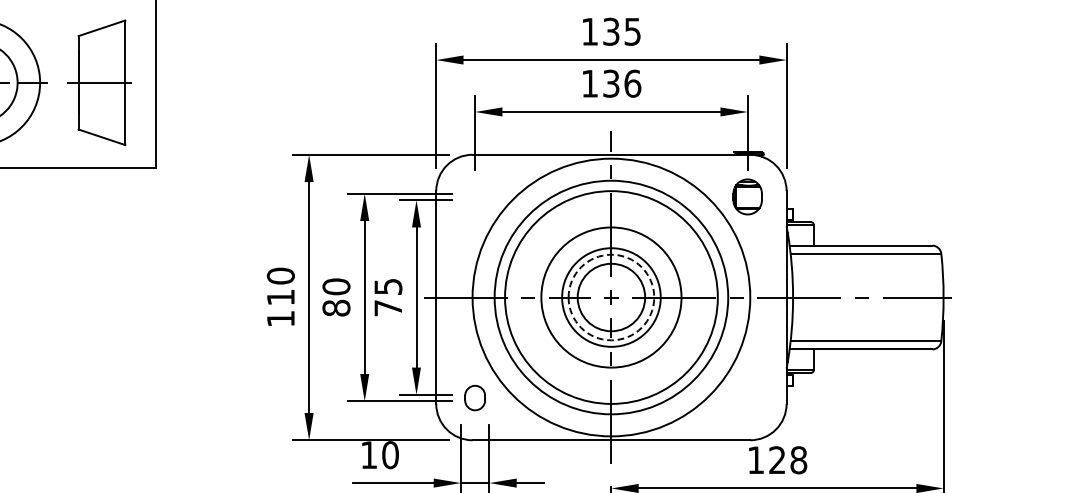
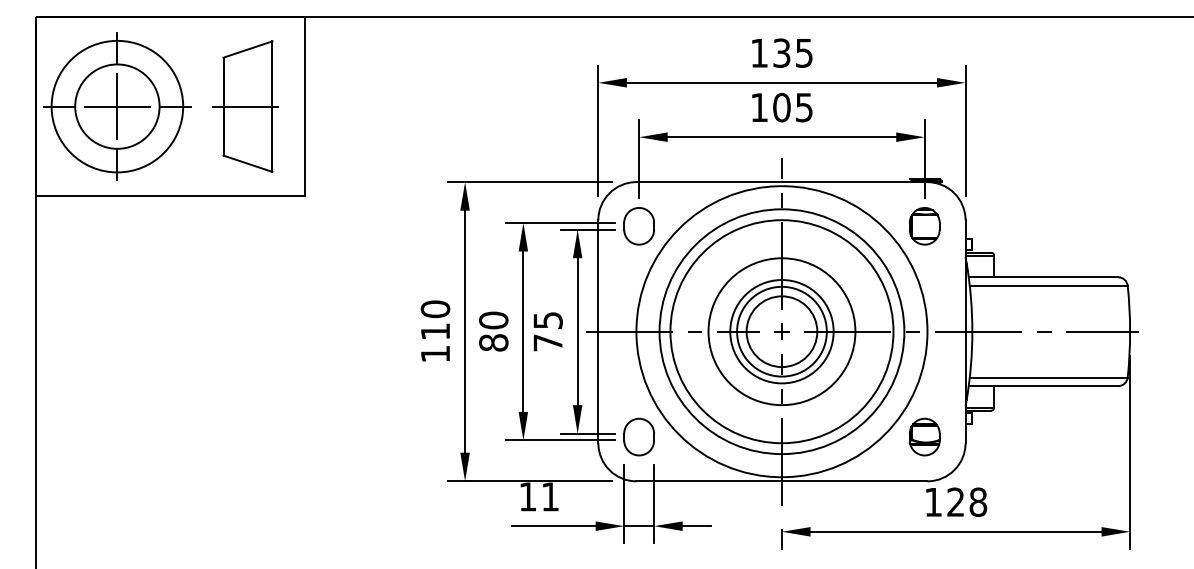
text: (622, 83) -> (793, 107), 136 -> 105
part: (474, 197) -> (638, 226), added
circle: (610, 297) -> (781, 331), dashed -> solid
part: (474, 397) -> (638, 436), size x1.43
part: (747, 397) -> (924, 436), added
text: (390, 454) -> (550, 496), 10 -> 11

